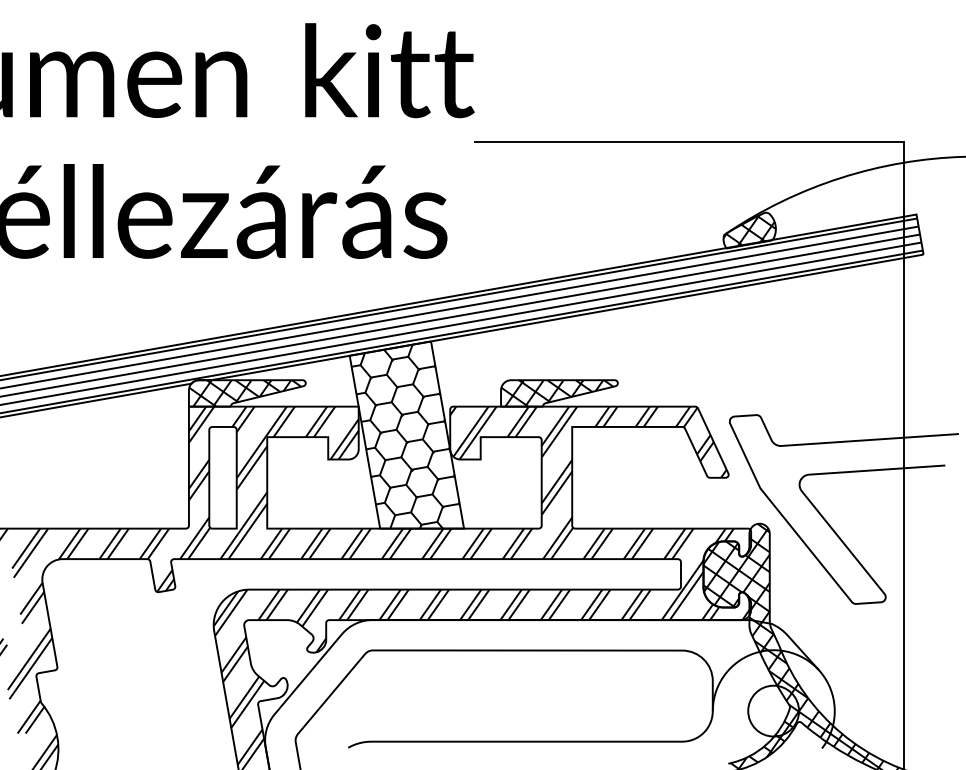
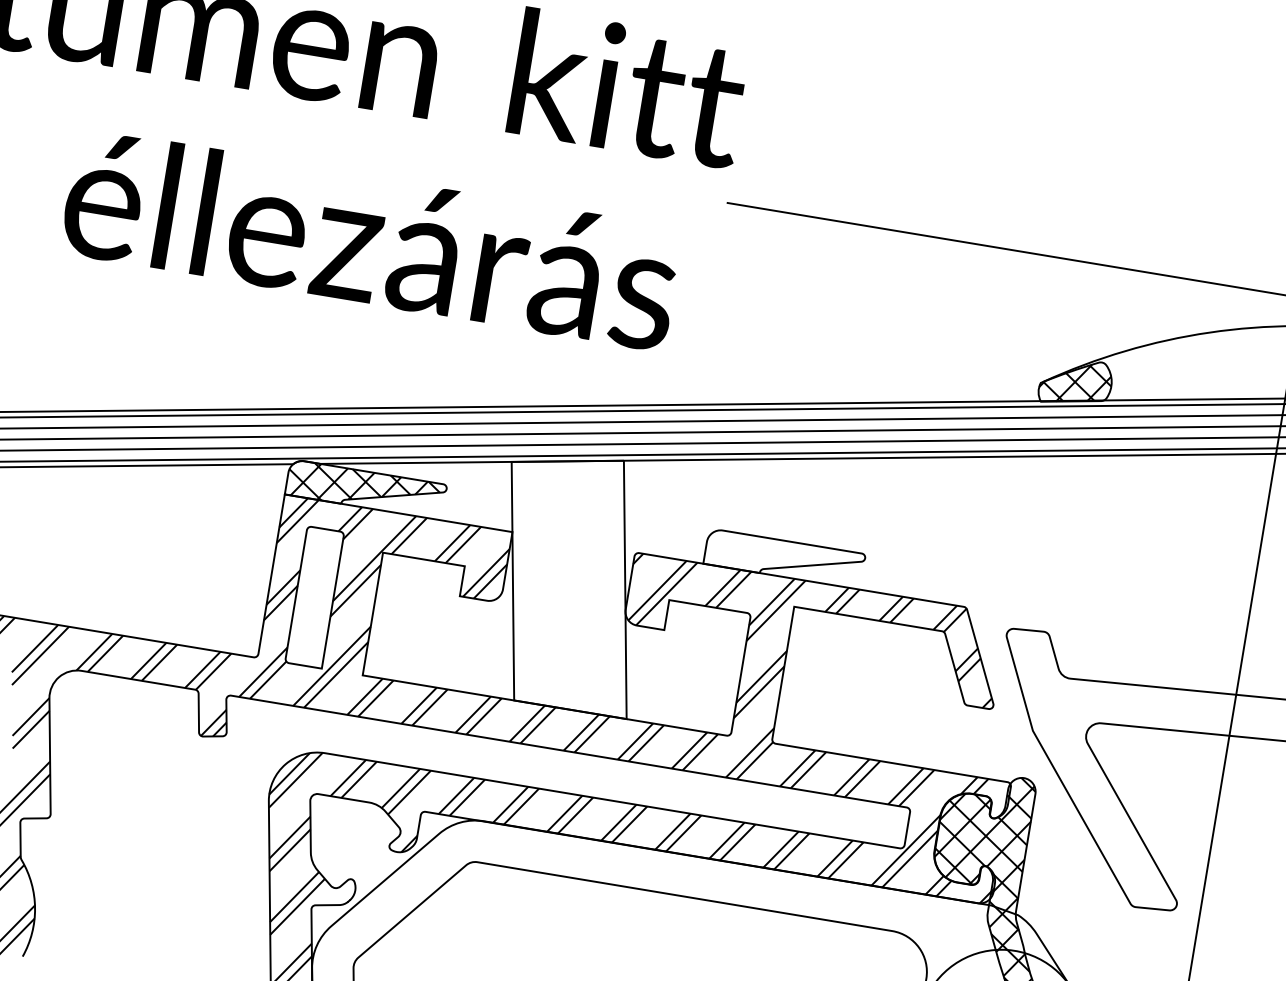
hatch: (557, 393) -> (781, 558), removed
hatch: (405, 436) -> (568, 582), removed

